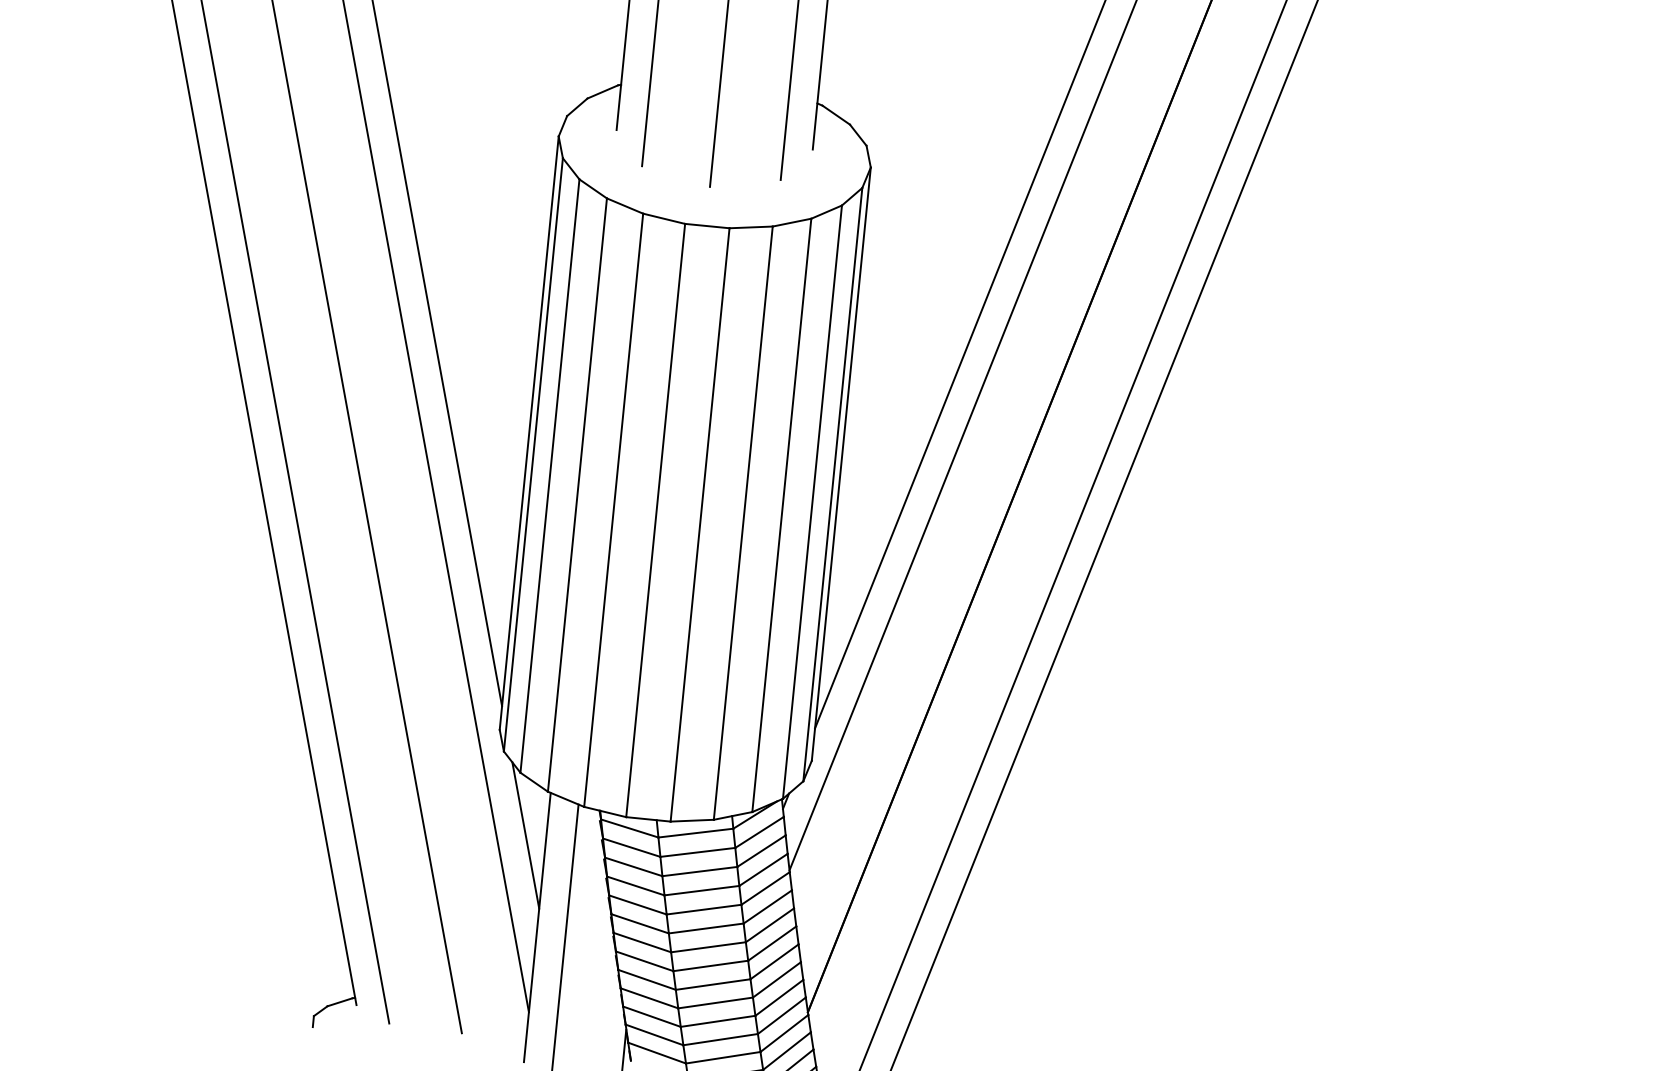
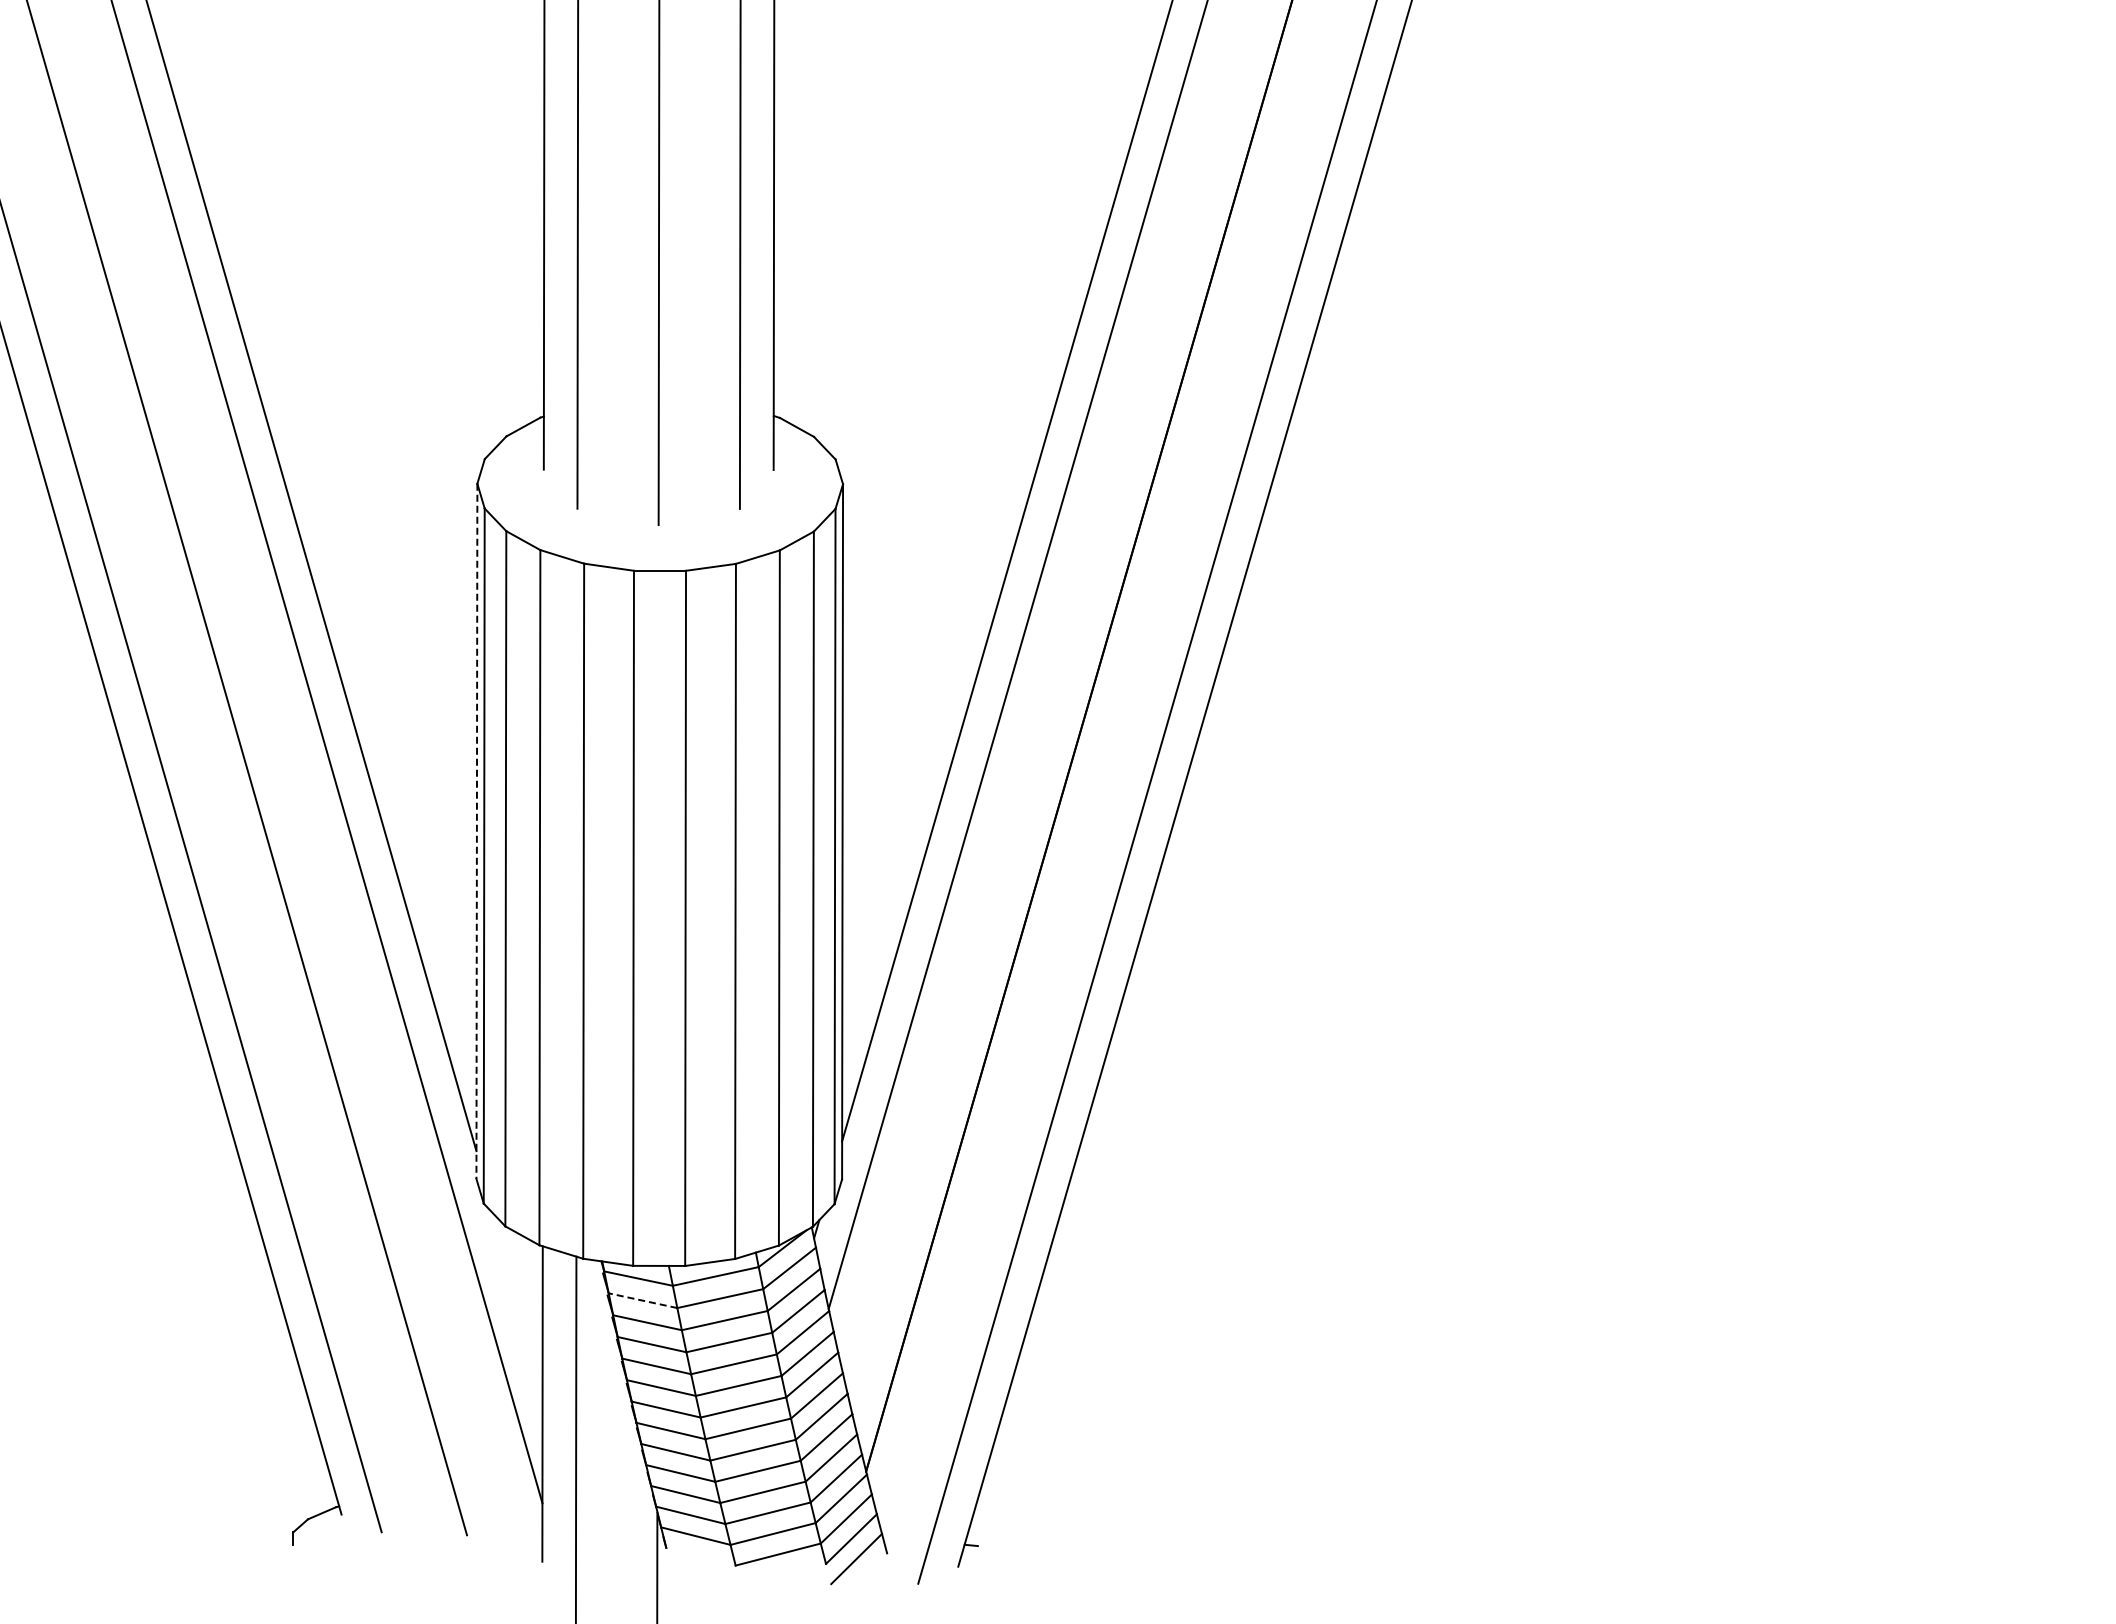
line: (528, 433) -> (476, 831), solid -> dashed
line: (525, 835) -> (518, 1298), removed
line: (631, 847) -> (642, 1300), solid -> dashed

